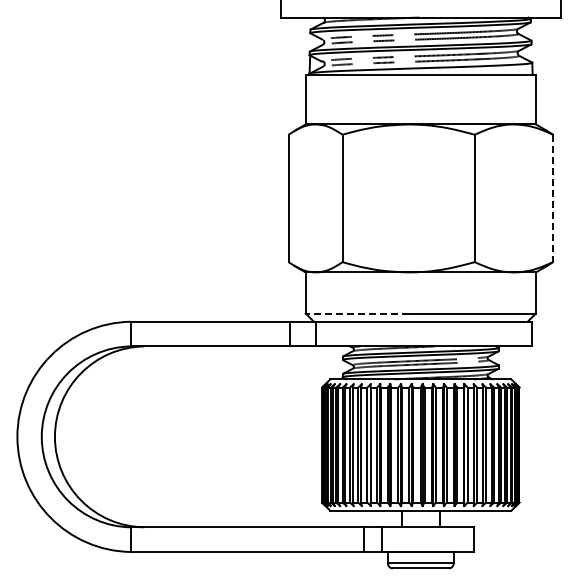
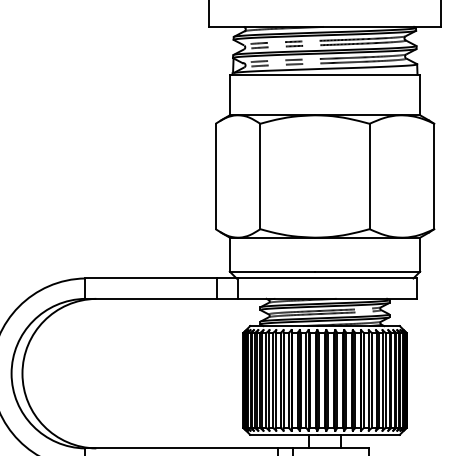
line: (552, 198) -> (433, 176), dashed -> solid
line: (356, 313) -> (271, 271), dashed -> solid

